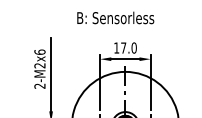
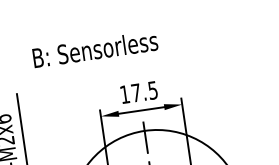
text: (115, 17) -> (94, 48), moved
text: (133, 47) -> (151, 89), 17.0 -> 17.5

